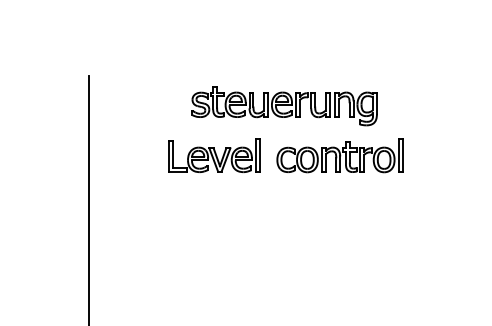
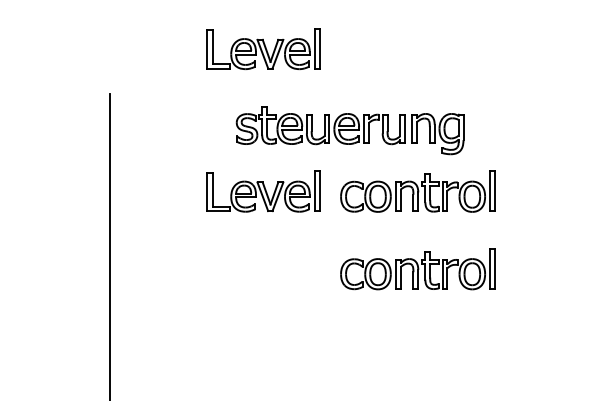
part: (214, 39) -> (263, 48), added
part: (339, 218) -> (417, 268), added

